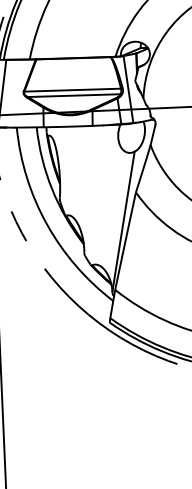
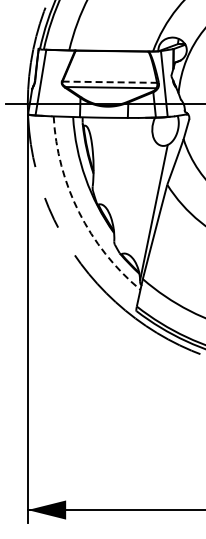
line: (73, 90) -> (110, 82), solid -> dashed
arc: (47, 224) -> (79, 212), solid -> dashed

